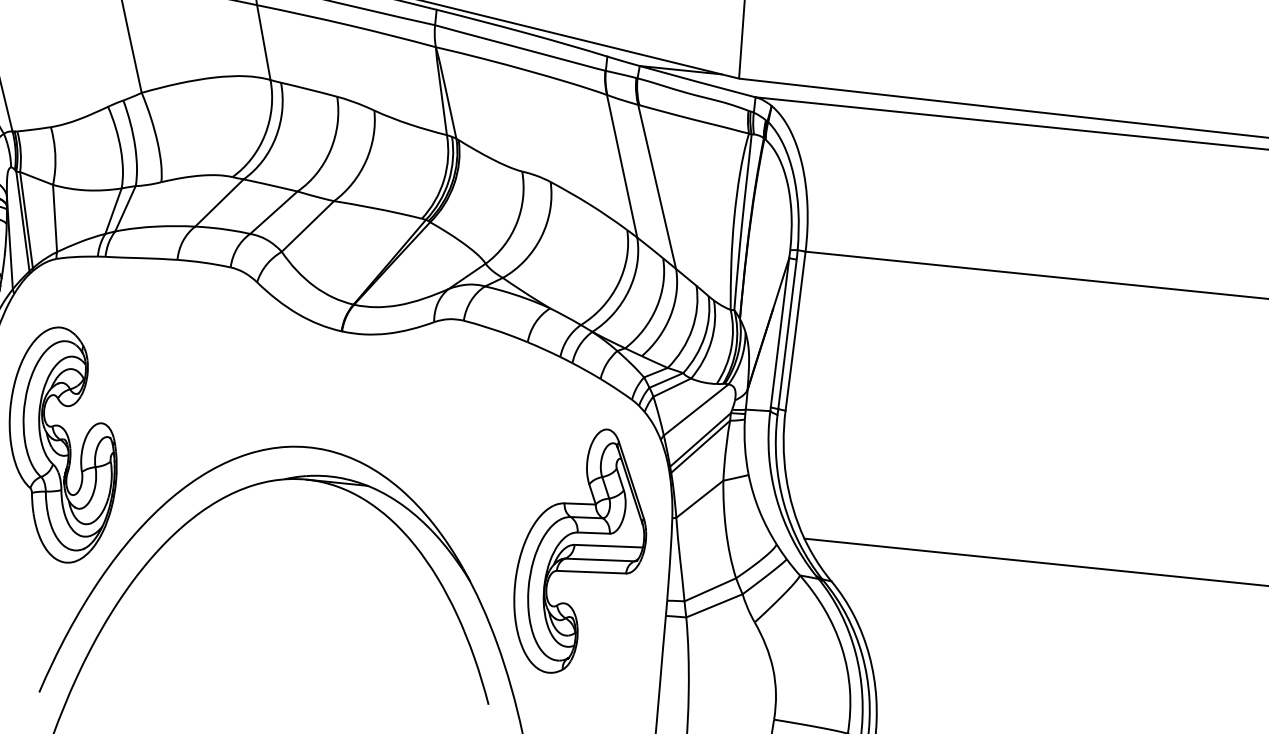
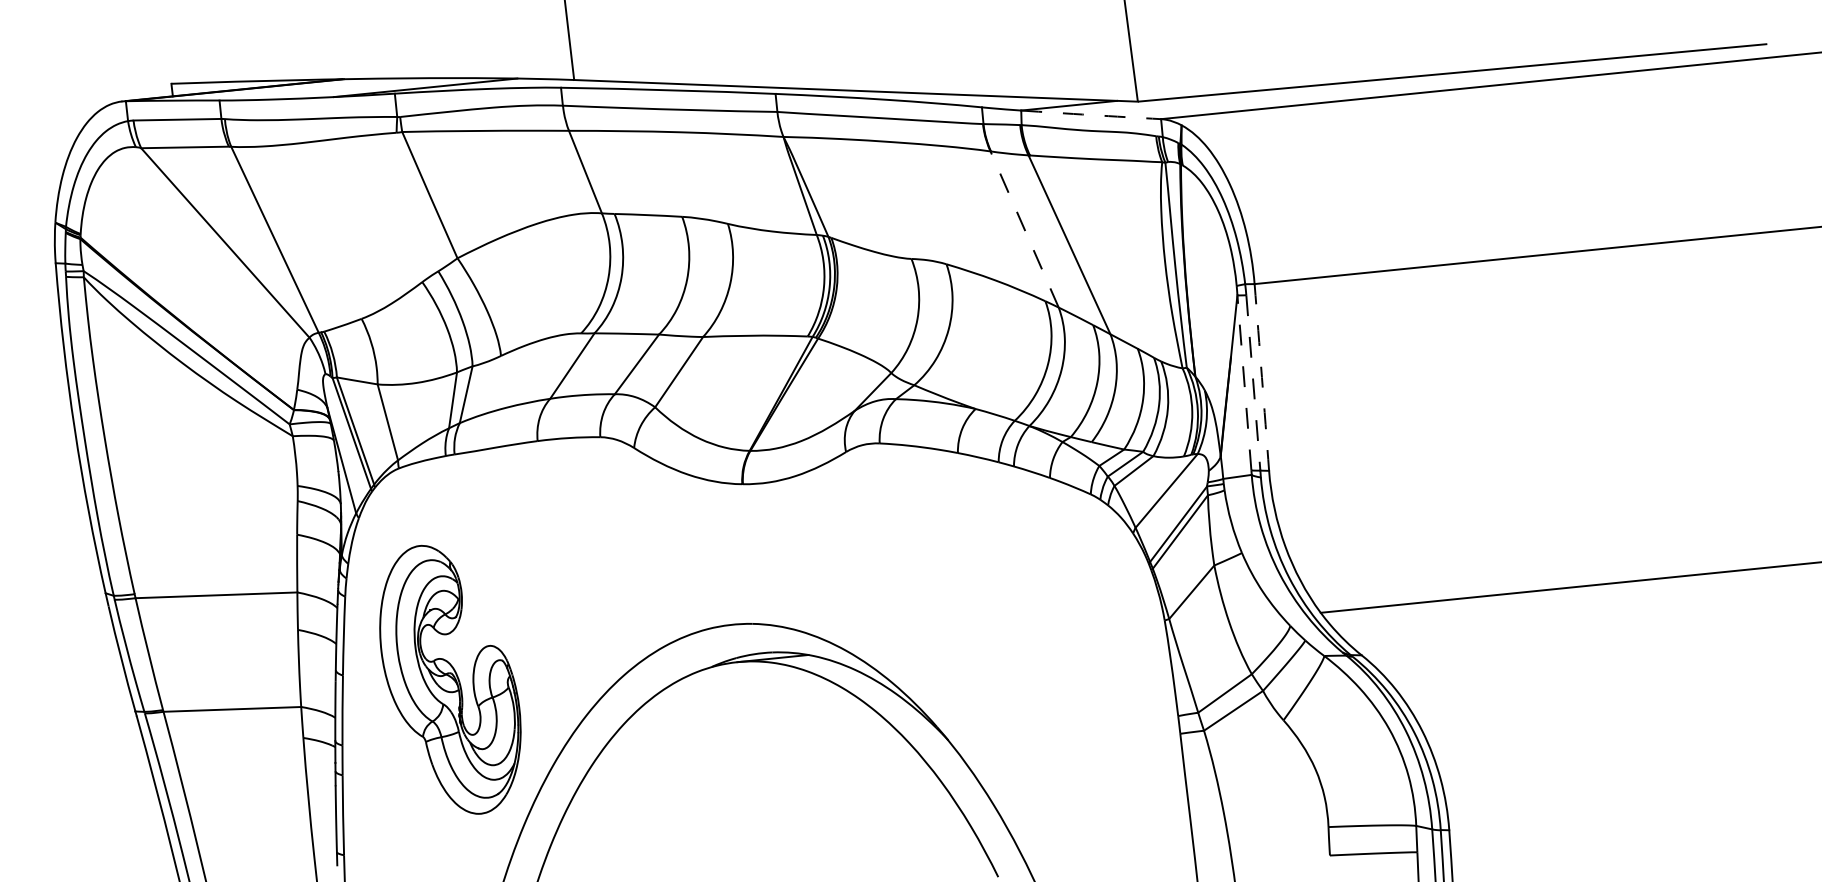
arc: (697, 82) -> (1091, 115), solid -> dashed
line: (622, 166) -> (1024, 229), solid -> dashed
arc: (795, 331) -> (1261, 377), solid -> dashed
line: (780, 332) -> (1244, 382), solid -> dashed
line: (787, 333) -> (1253, 382), solid -> dashed
part: (582, 552) -> (1069, 680), removed

